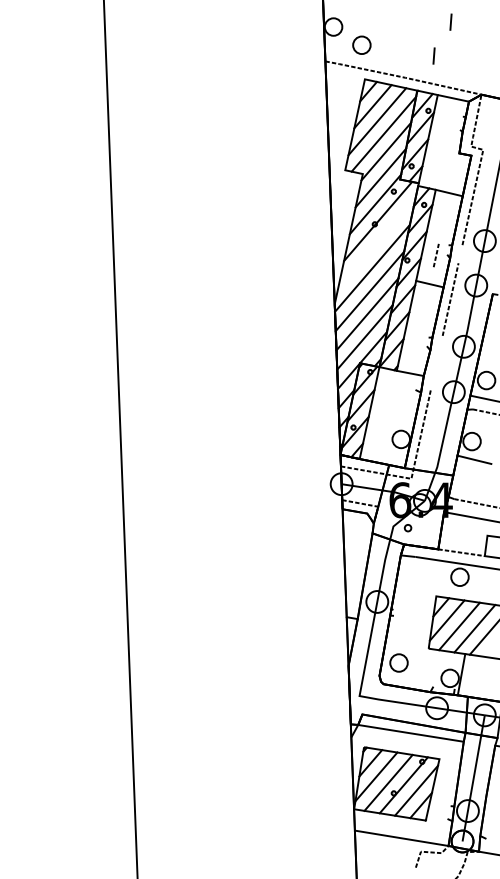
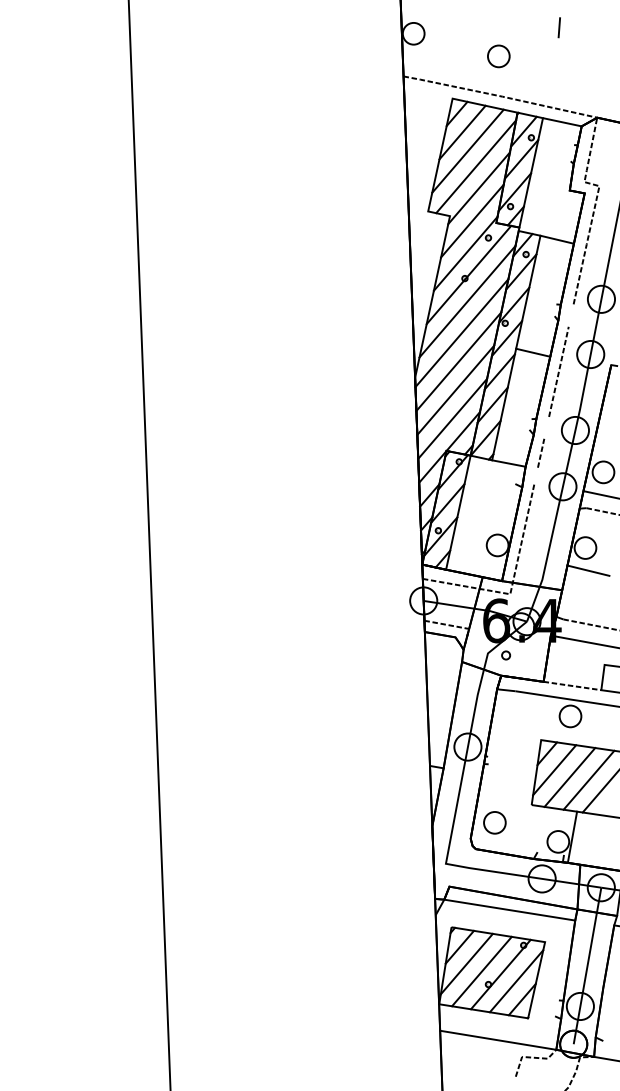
part: (361, 45) -> (498, 56), moved
line: (433, 55) -> (537, 69), removed
line: (376, 242) -> (467, 301), added
line: (436, 254) -> (541, 451), moved

